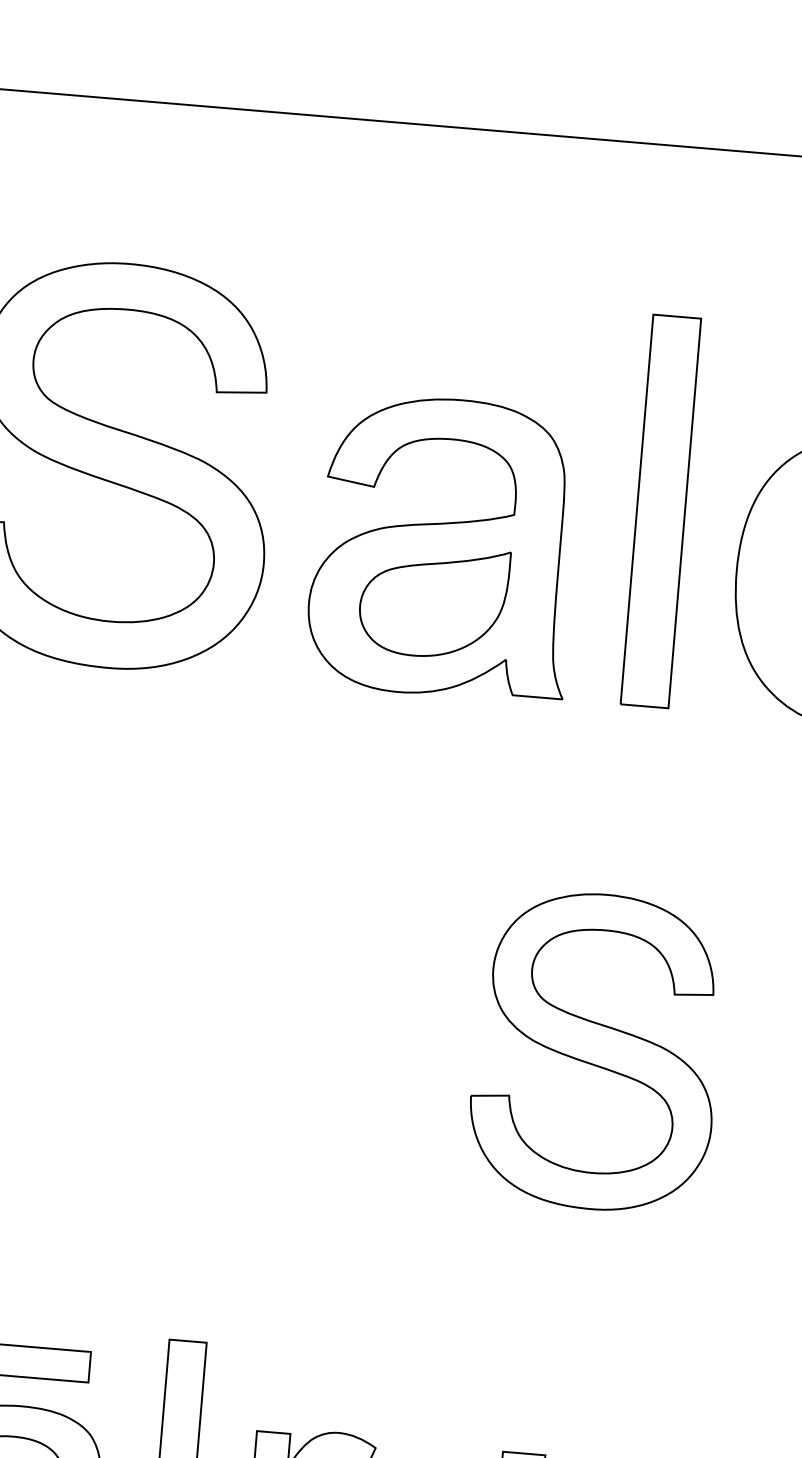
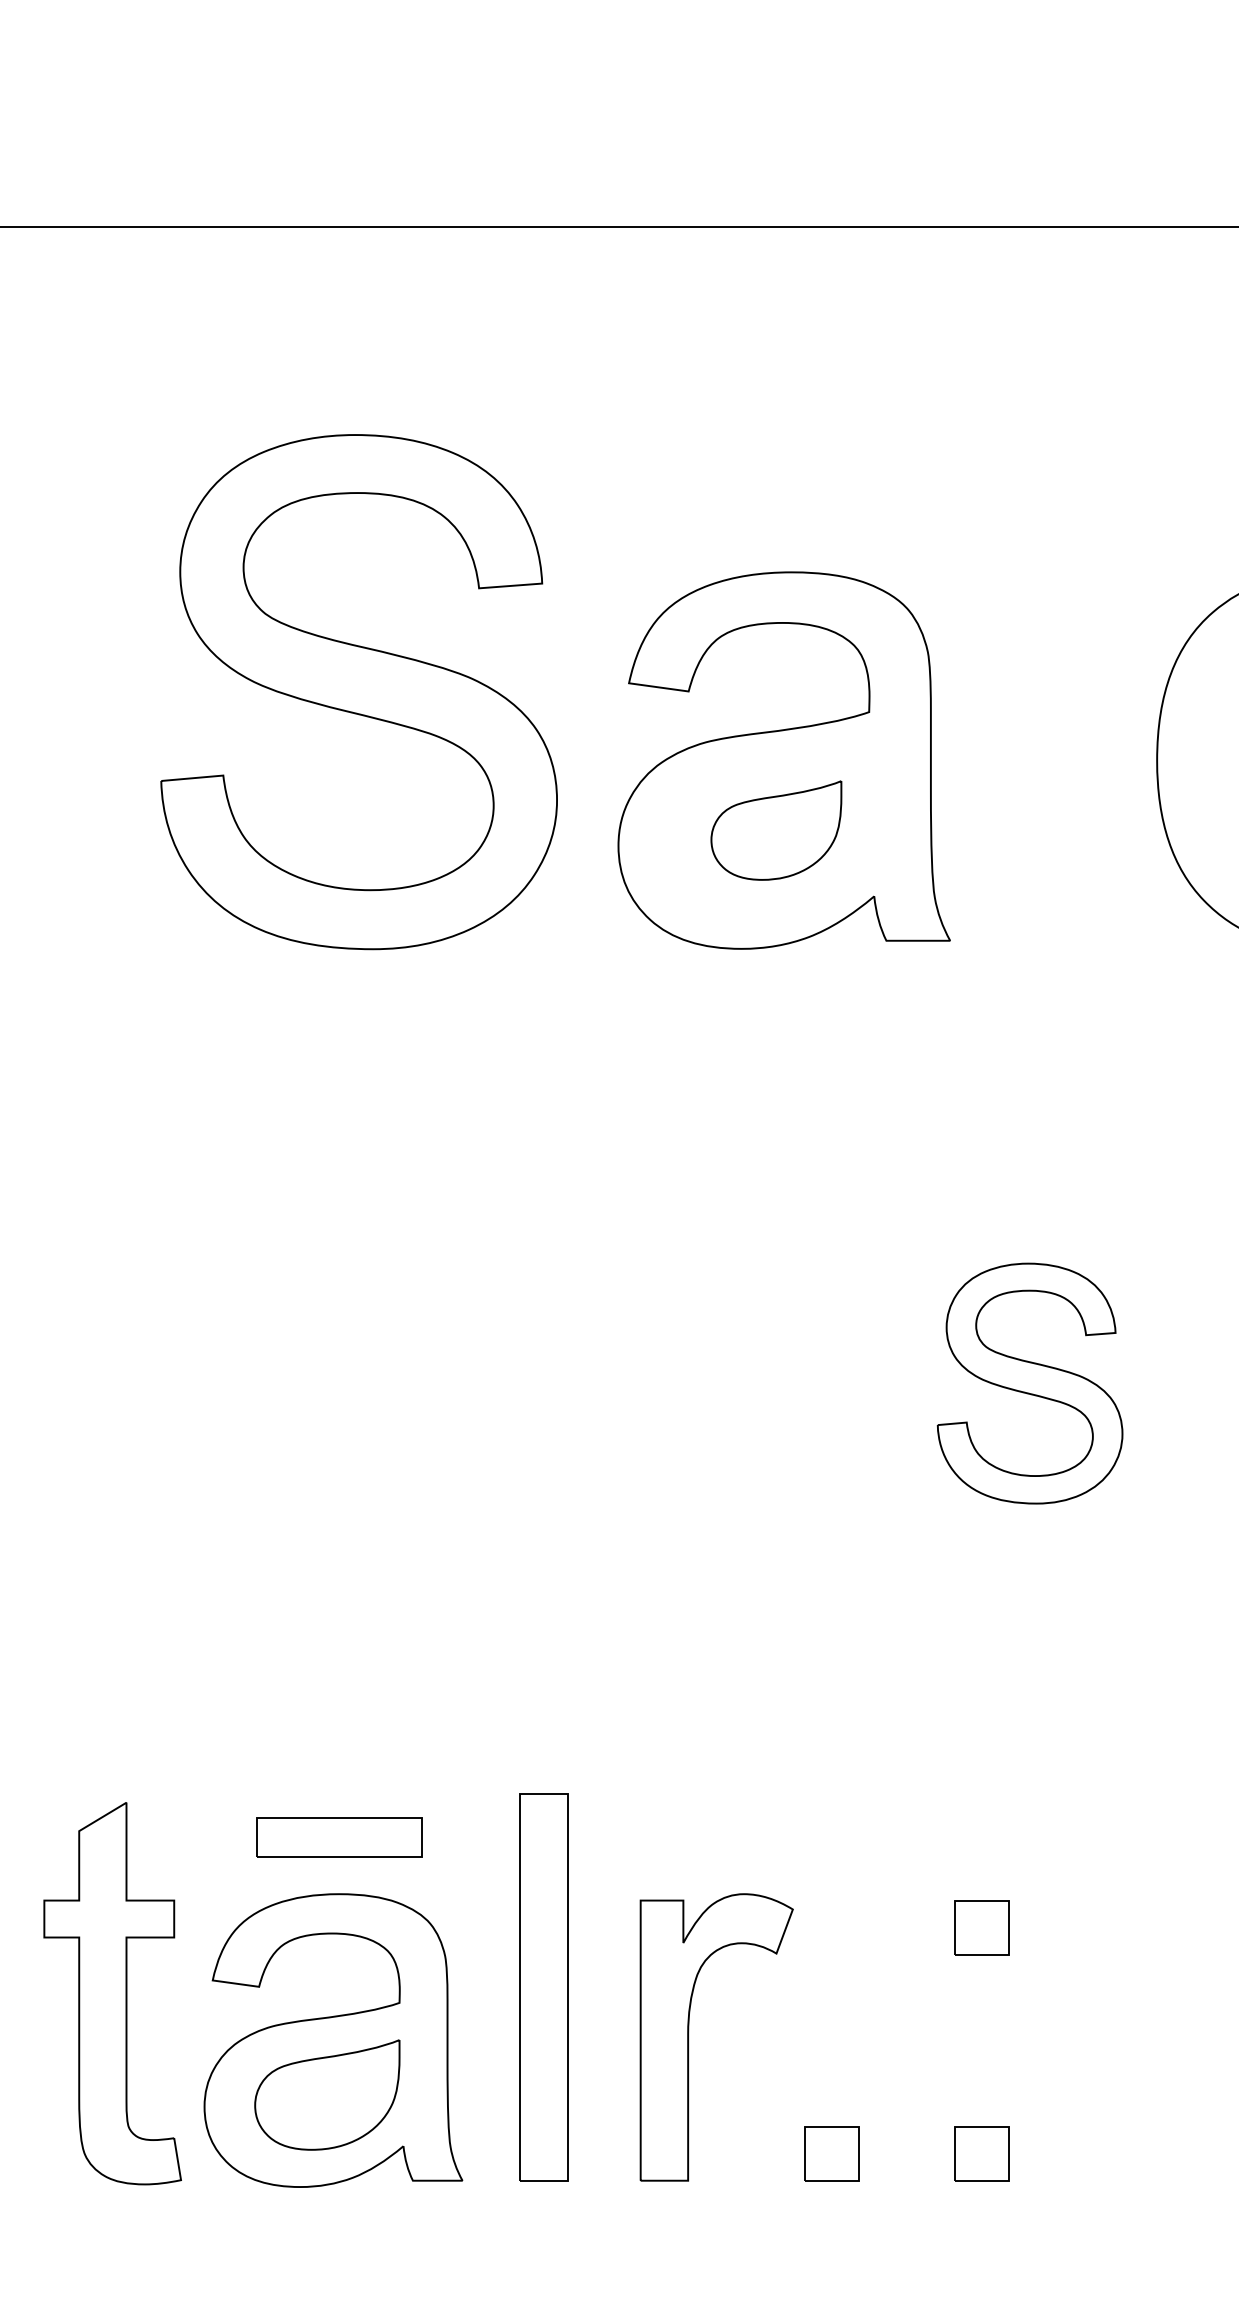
part: (660, 510) -> (1054, 691), removed
part: (433, 601) -> (776, 830), size x0.7
part: (595, 1051) -> (1029, 1383), size x0.6

